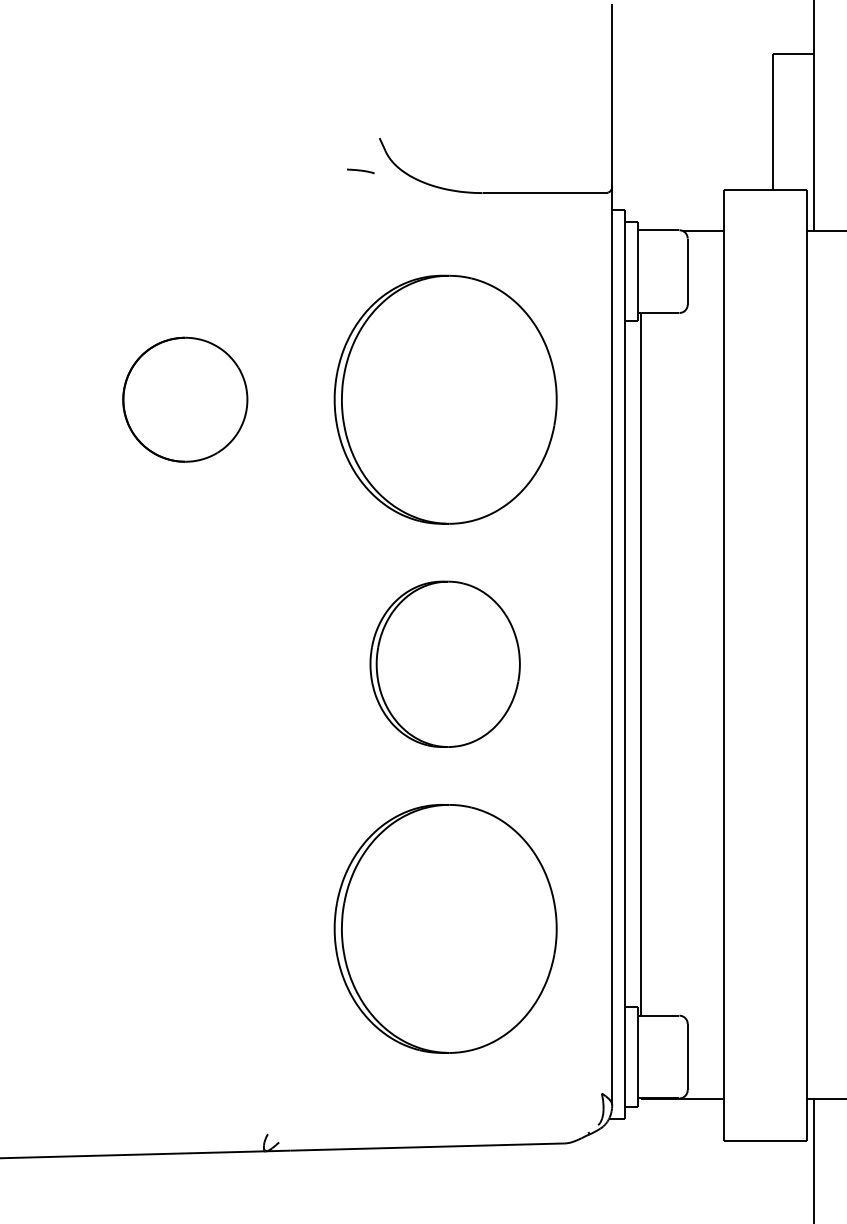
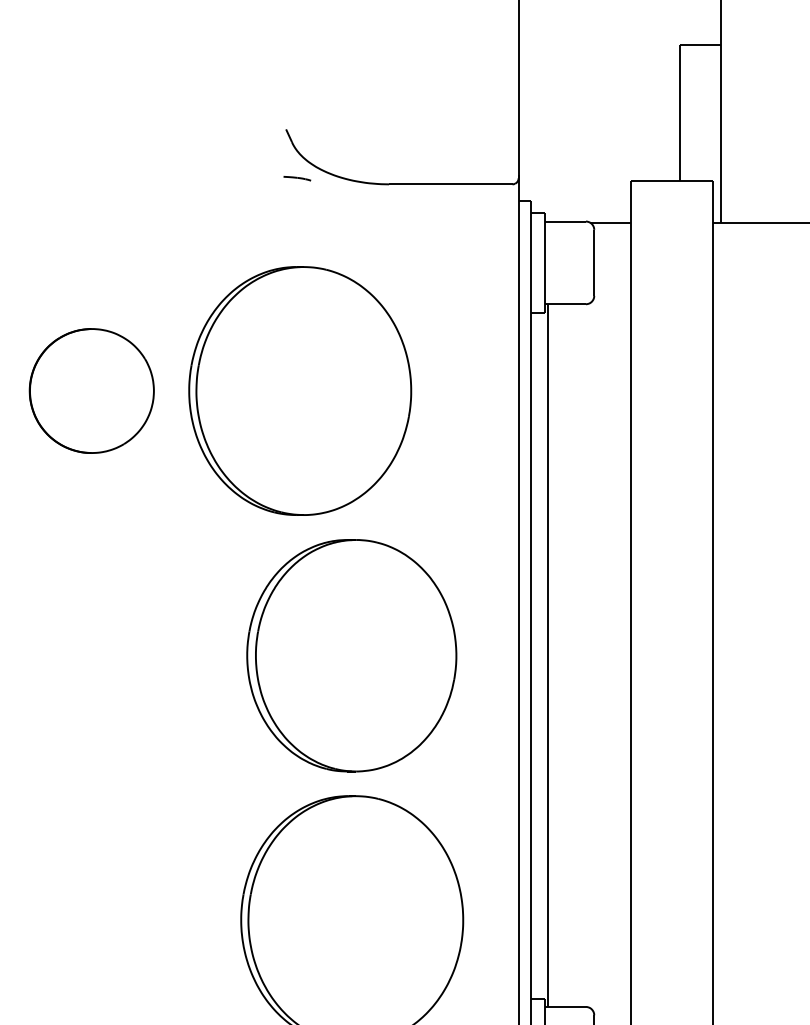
part: (360, 171) -> (297, 178), moved
part: (445, 399) -> (300, 390), moved
part: (444, 663) -> (351, 654), size x1.4

